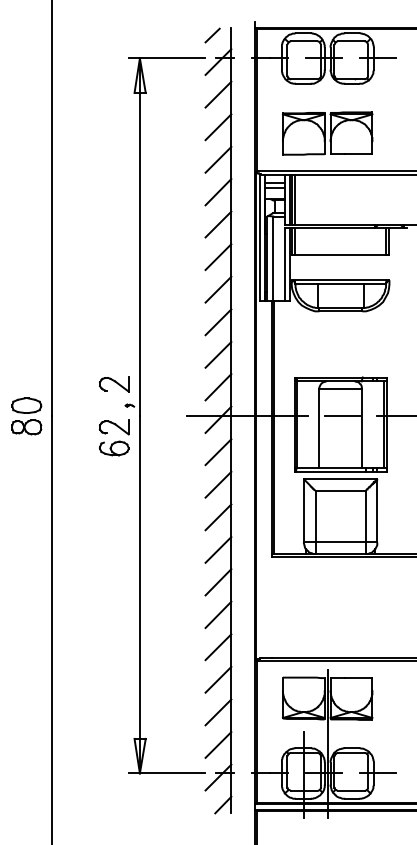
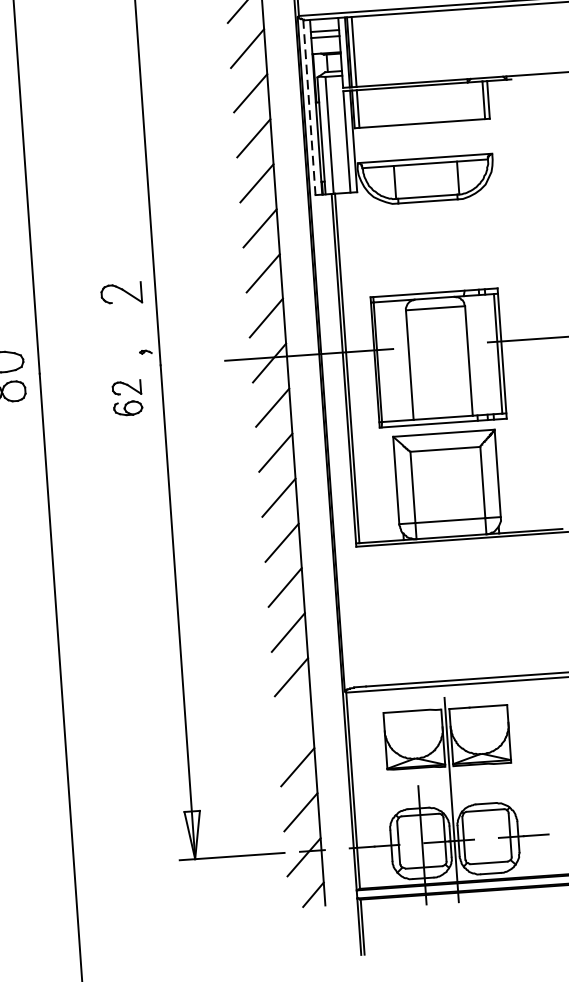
line: (260, 237) -> (310, 107), solid -> dashed
part: (114, 384) -> (121, 293), moved
line: (342, 415) -> (440, 345), removed
part: (114, 437) -> (127, 397), size x0.7
line: (218, 679) -> (294, 721), removed

